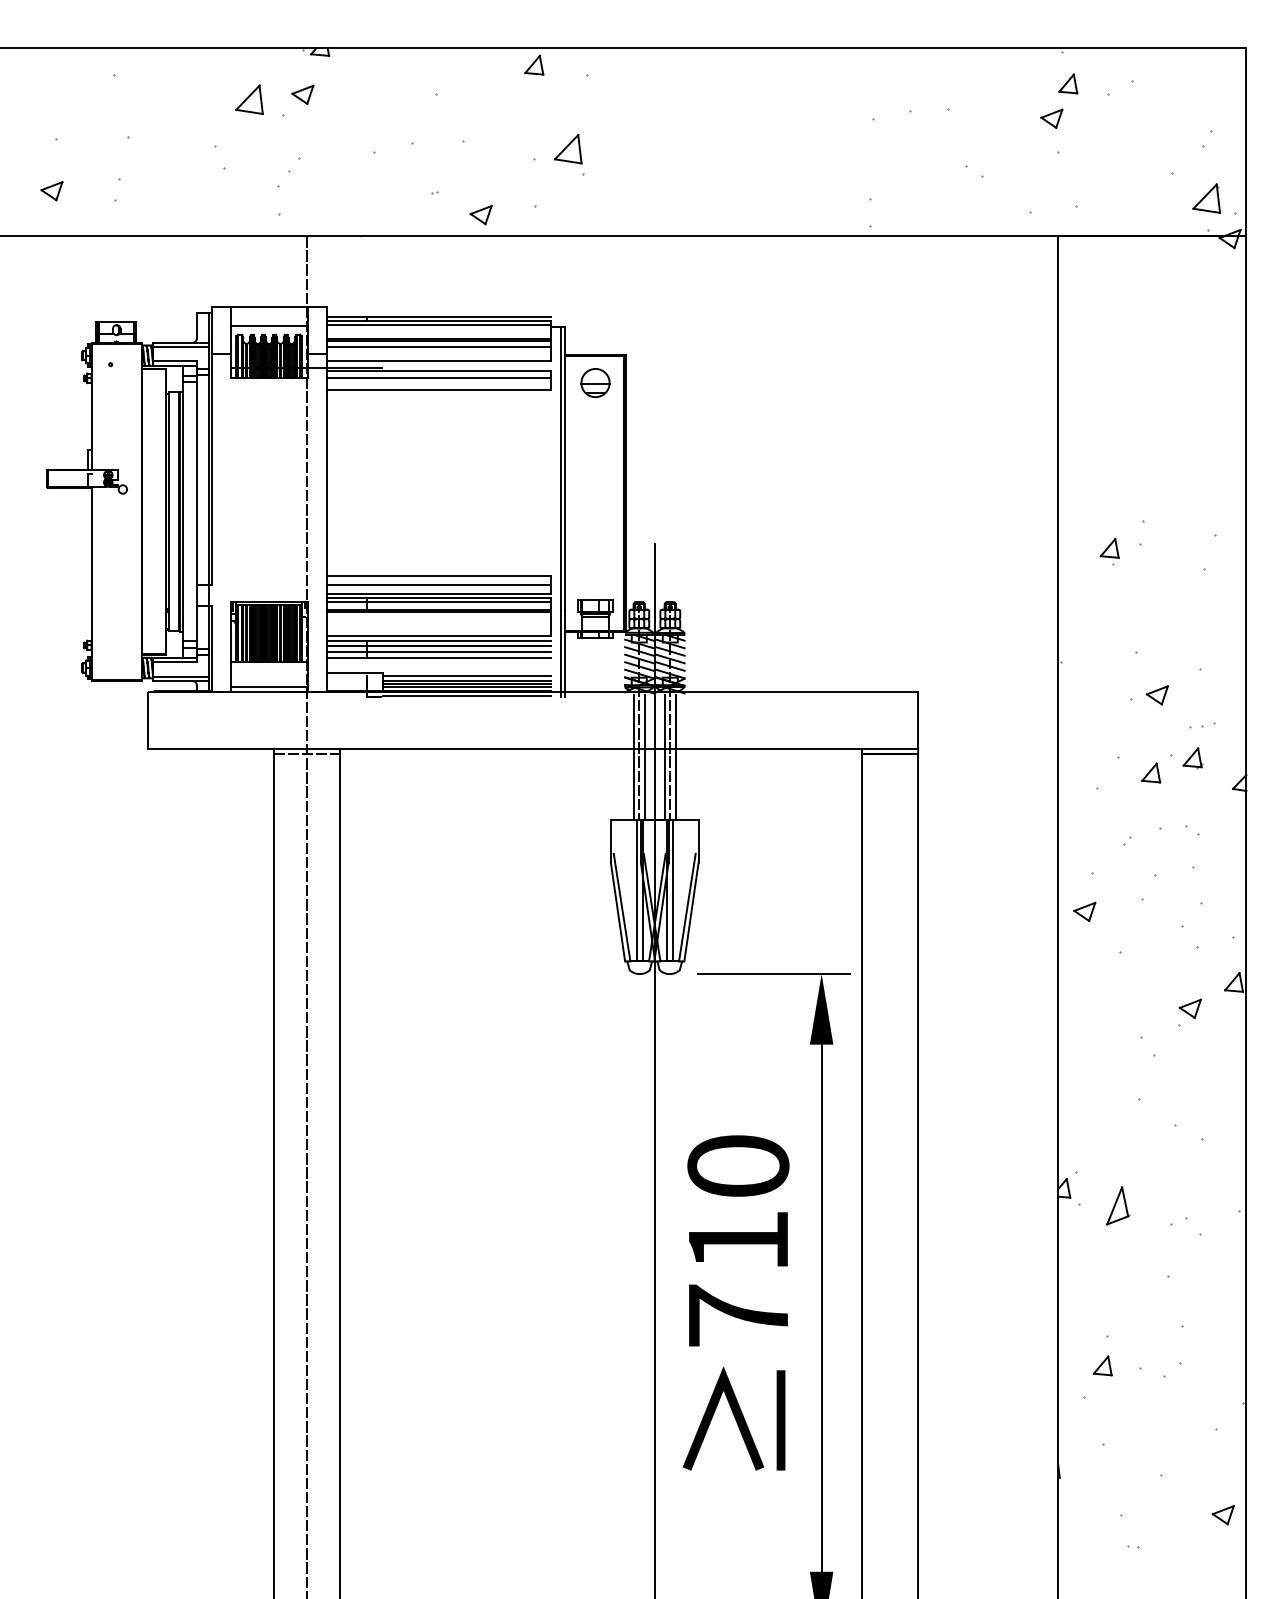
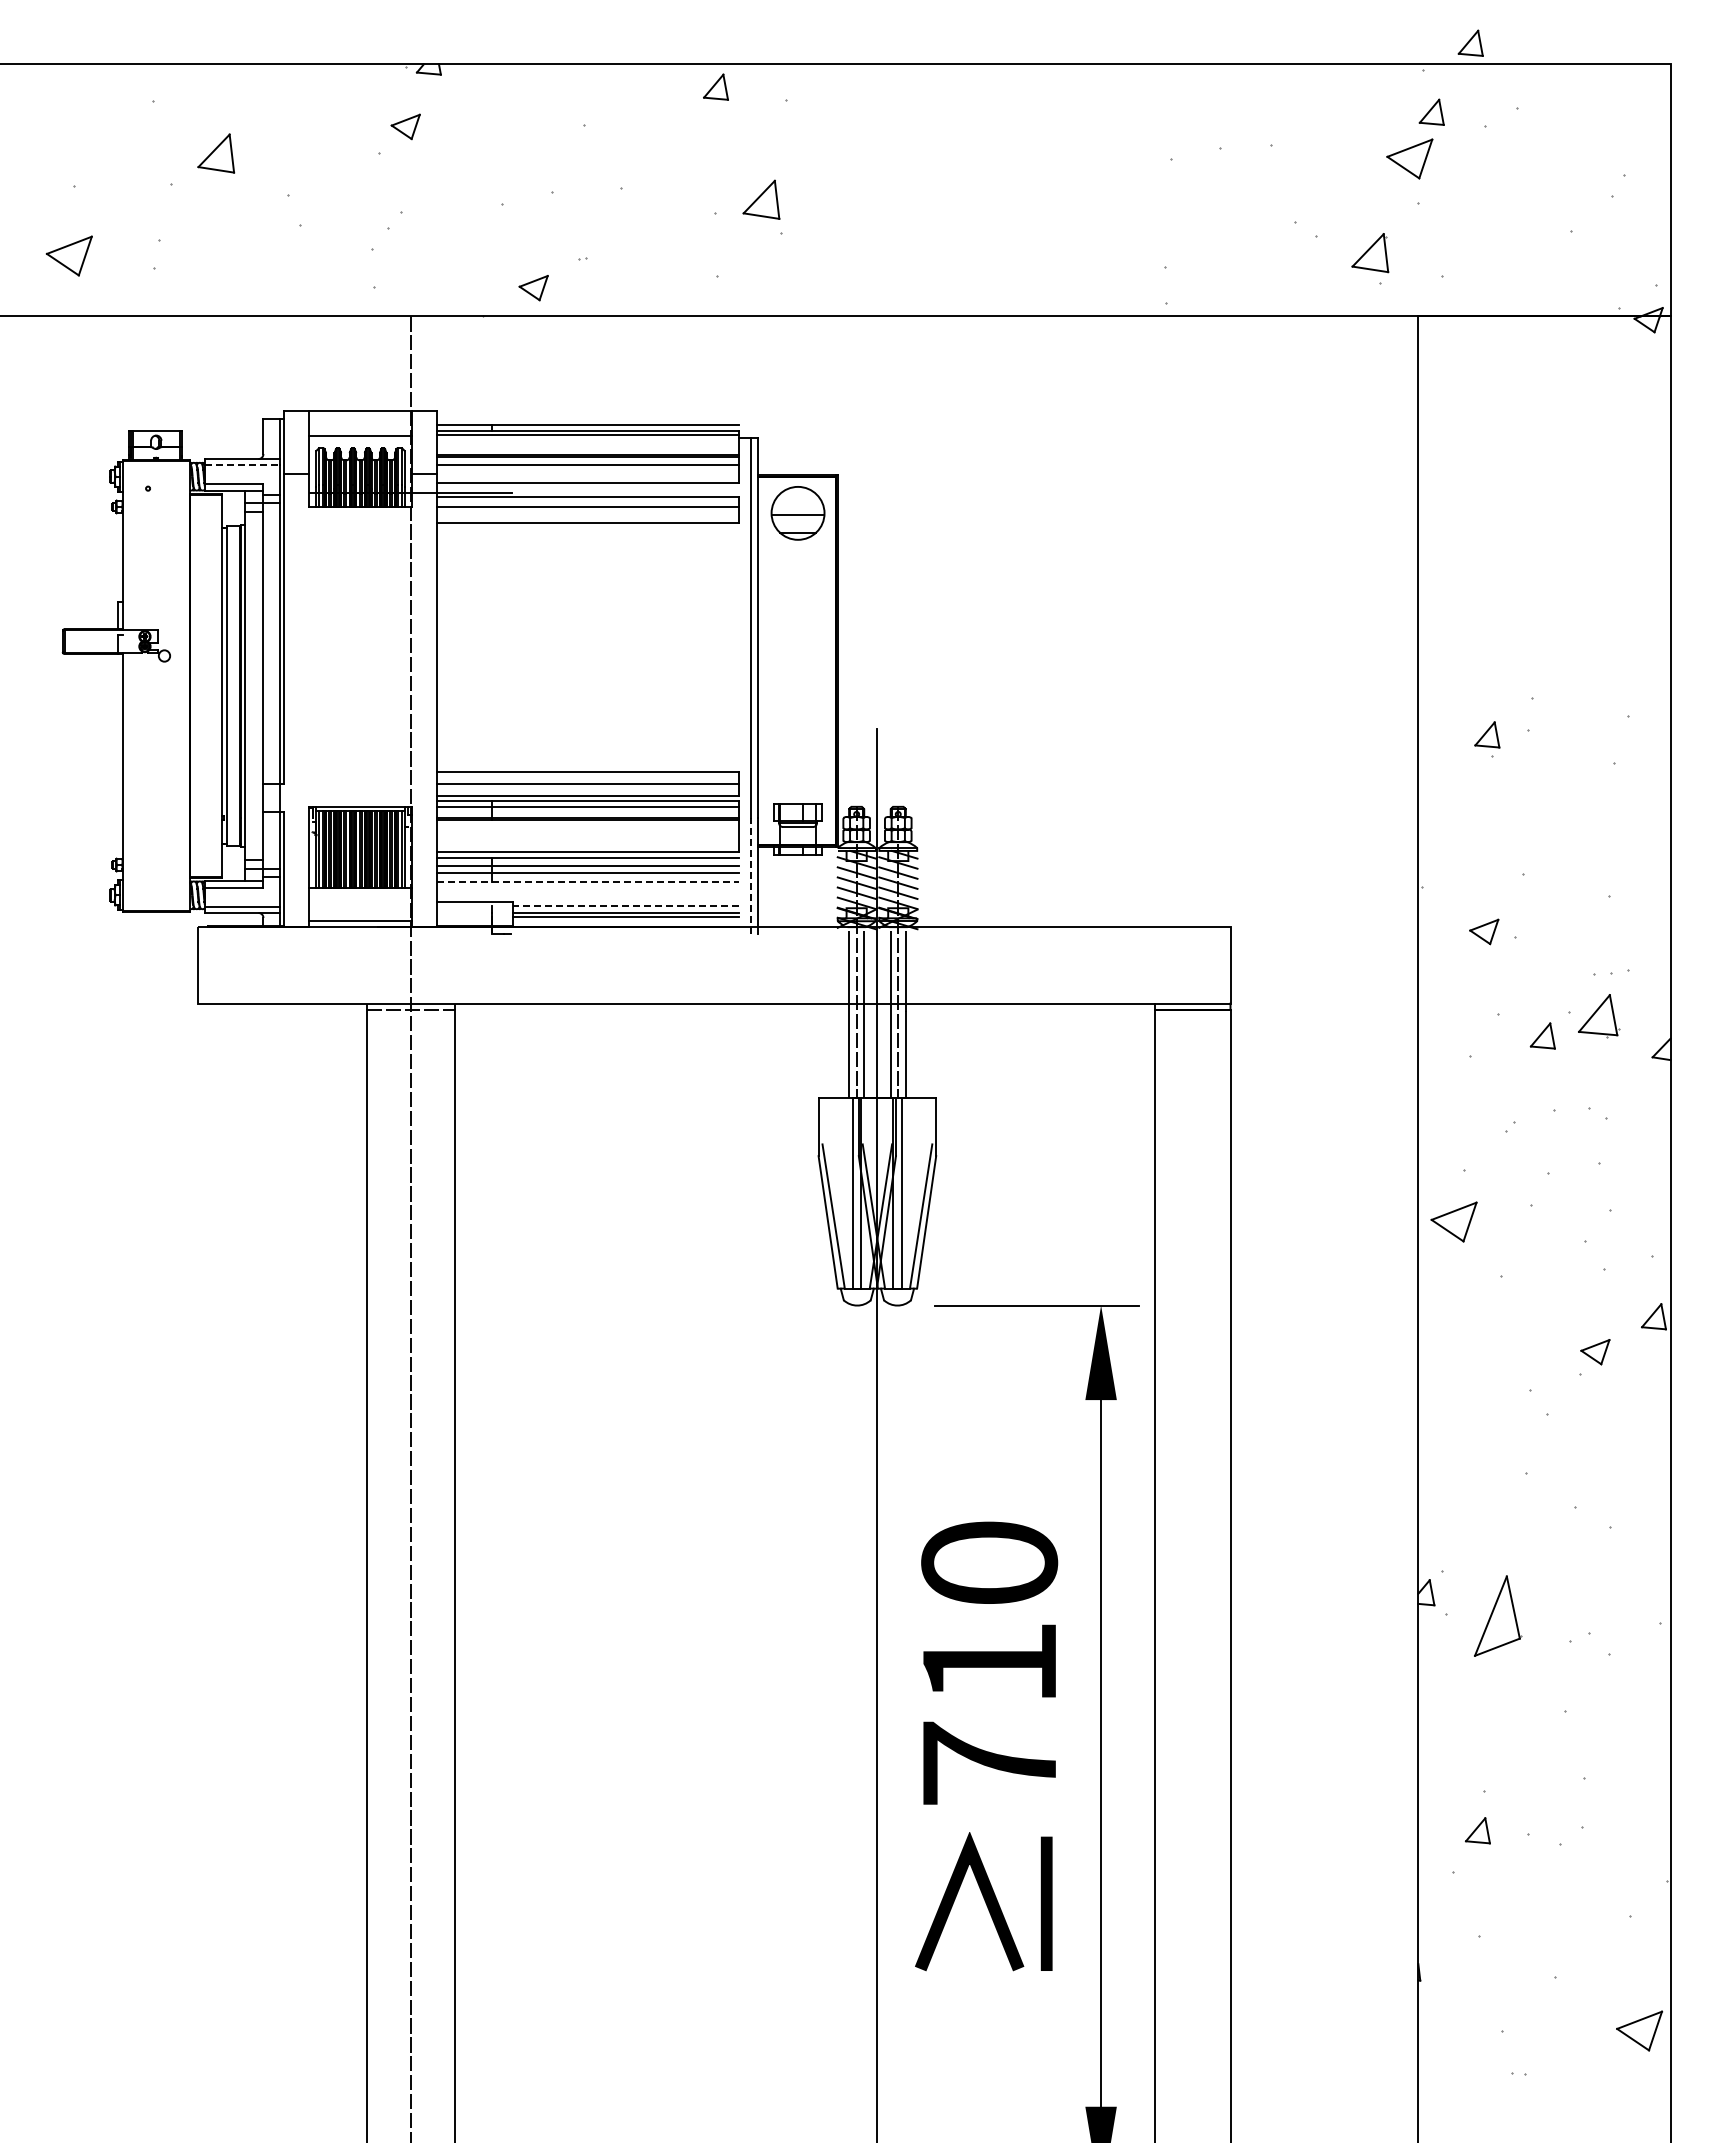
part: (1097, 31) -> (1470, 42), added
part: (249, 99) -> (216, 153), moved
part: (1051, 118) -> (1409, 158), size x1.6
part: (52, 190) -> (69, 255), size x1.6
part: (1206, 198) -> (1370, 253), moved
part: (480, 215) -> (533, 288), moved
line: (181, 347) -> (242, 465), solid -> dashed
part: (595, 382) -> (797, 512), size x1.4
line: (560, 653) -> (751, 875), solid -> dashed
line: (439, 658) -> (588, 882), solid -> dashed
line: (466, 676) -> (625, 906), solid -> dashed
line: (466, 687) -> (625, 921), removed
part: (1157, 695) -> (1484, 931), moved
line: (466, 696) -> (625, 933), removed
part: (1192, 758) -> (1598, 1016), size x1.6
part: (1084, 912) -> (1453, 1222), size x1.6
part: (1118, 1206) -> (1498, 1616), size x1.6
part: (1223, 1514) -> (1639, 2030), size x1.6

